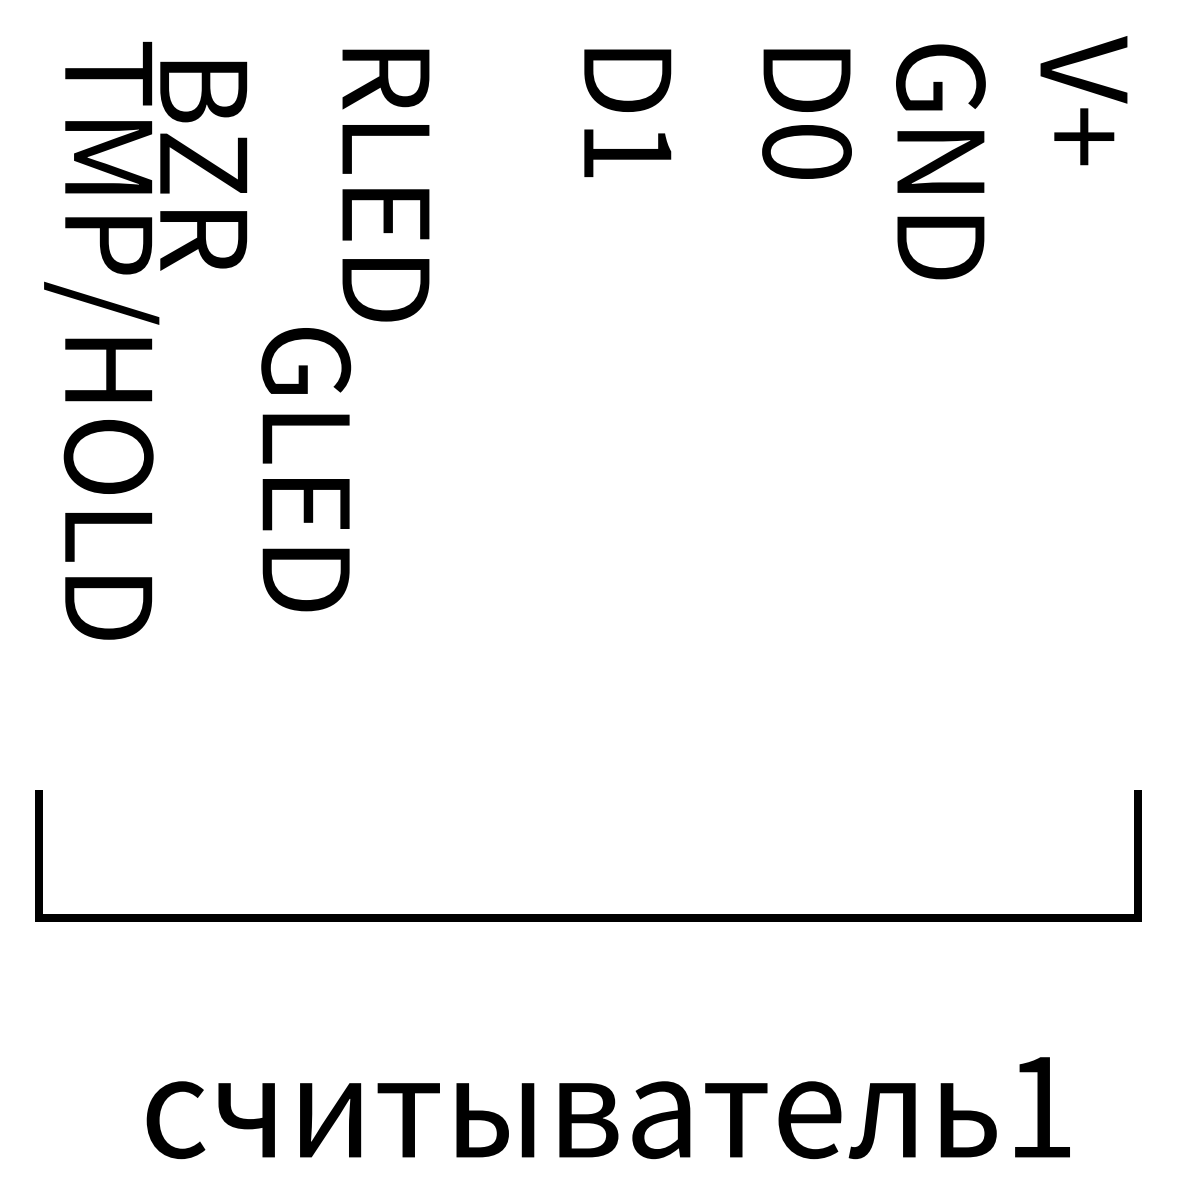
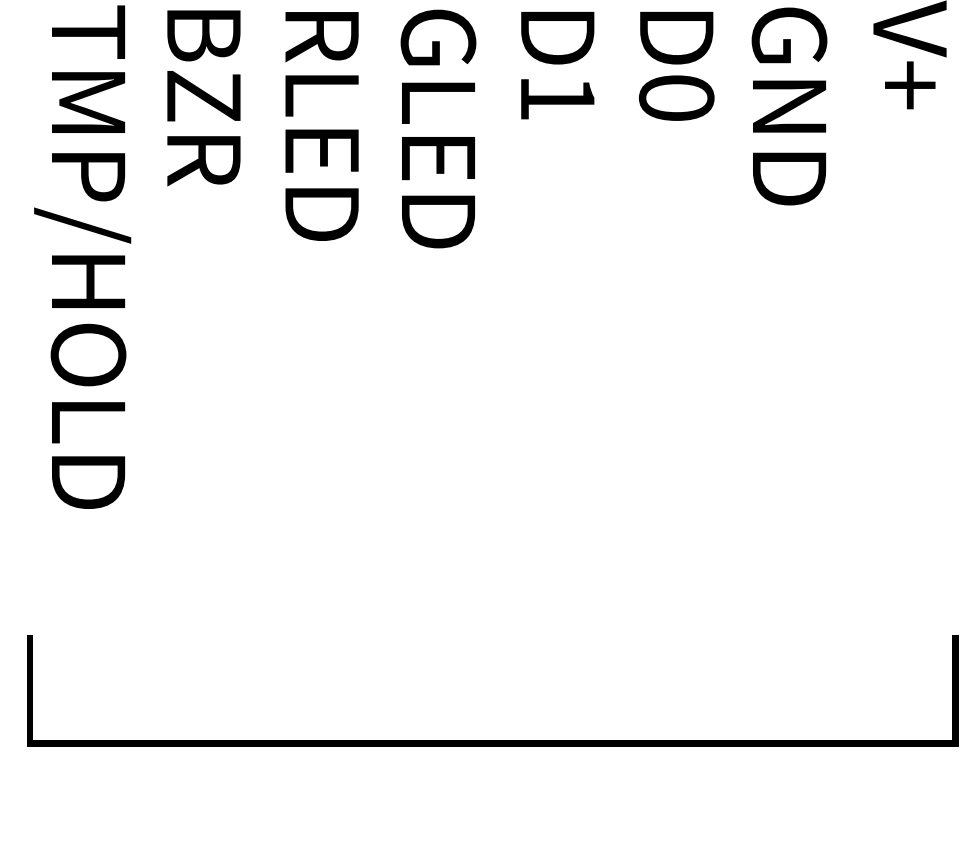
text: (627, 112) -> (557, 64), moved
text: (203, 165) -> (203, 97), moved
text: (306, 469) -> (438, 128), moved

